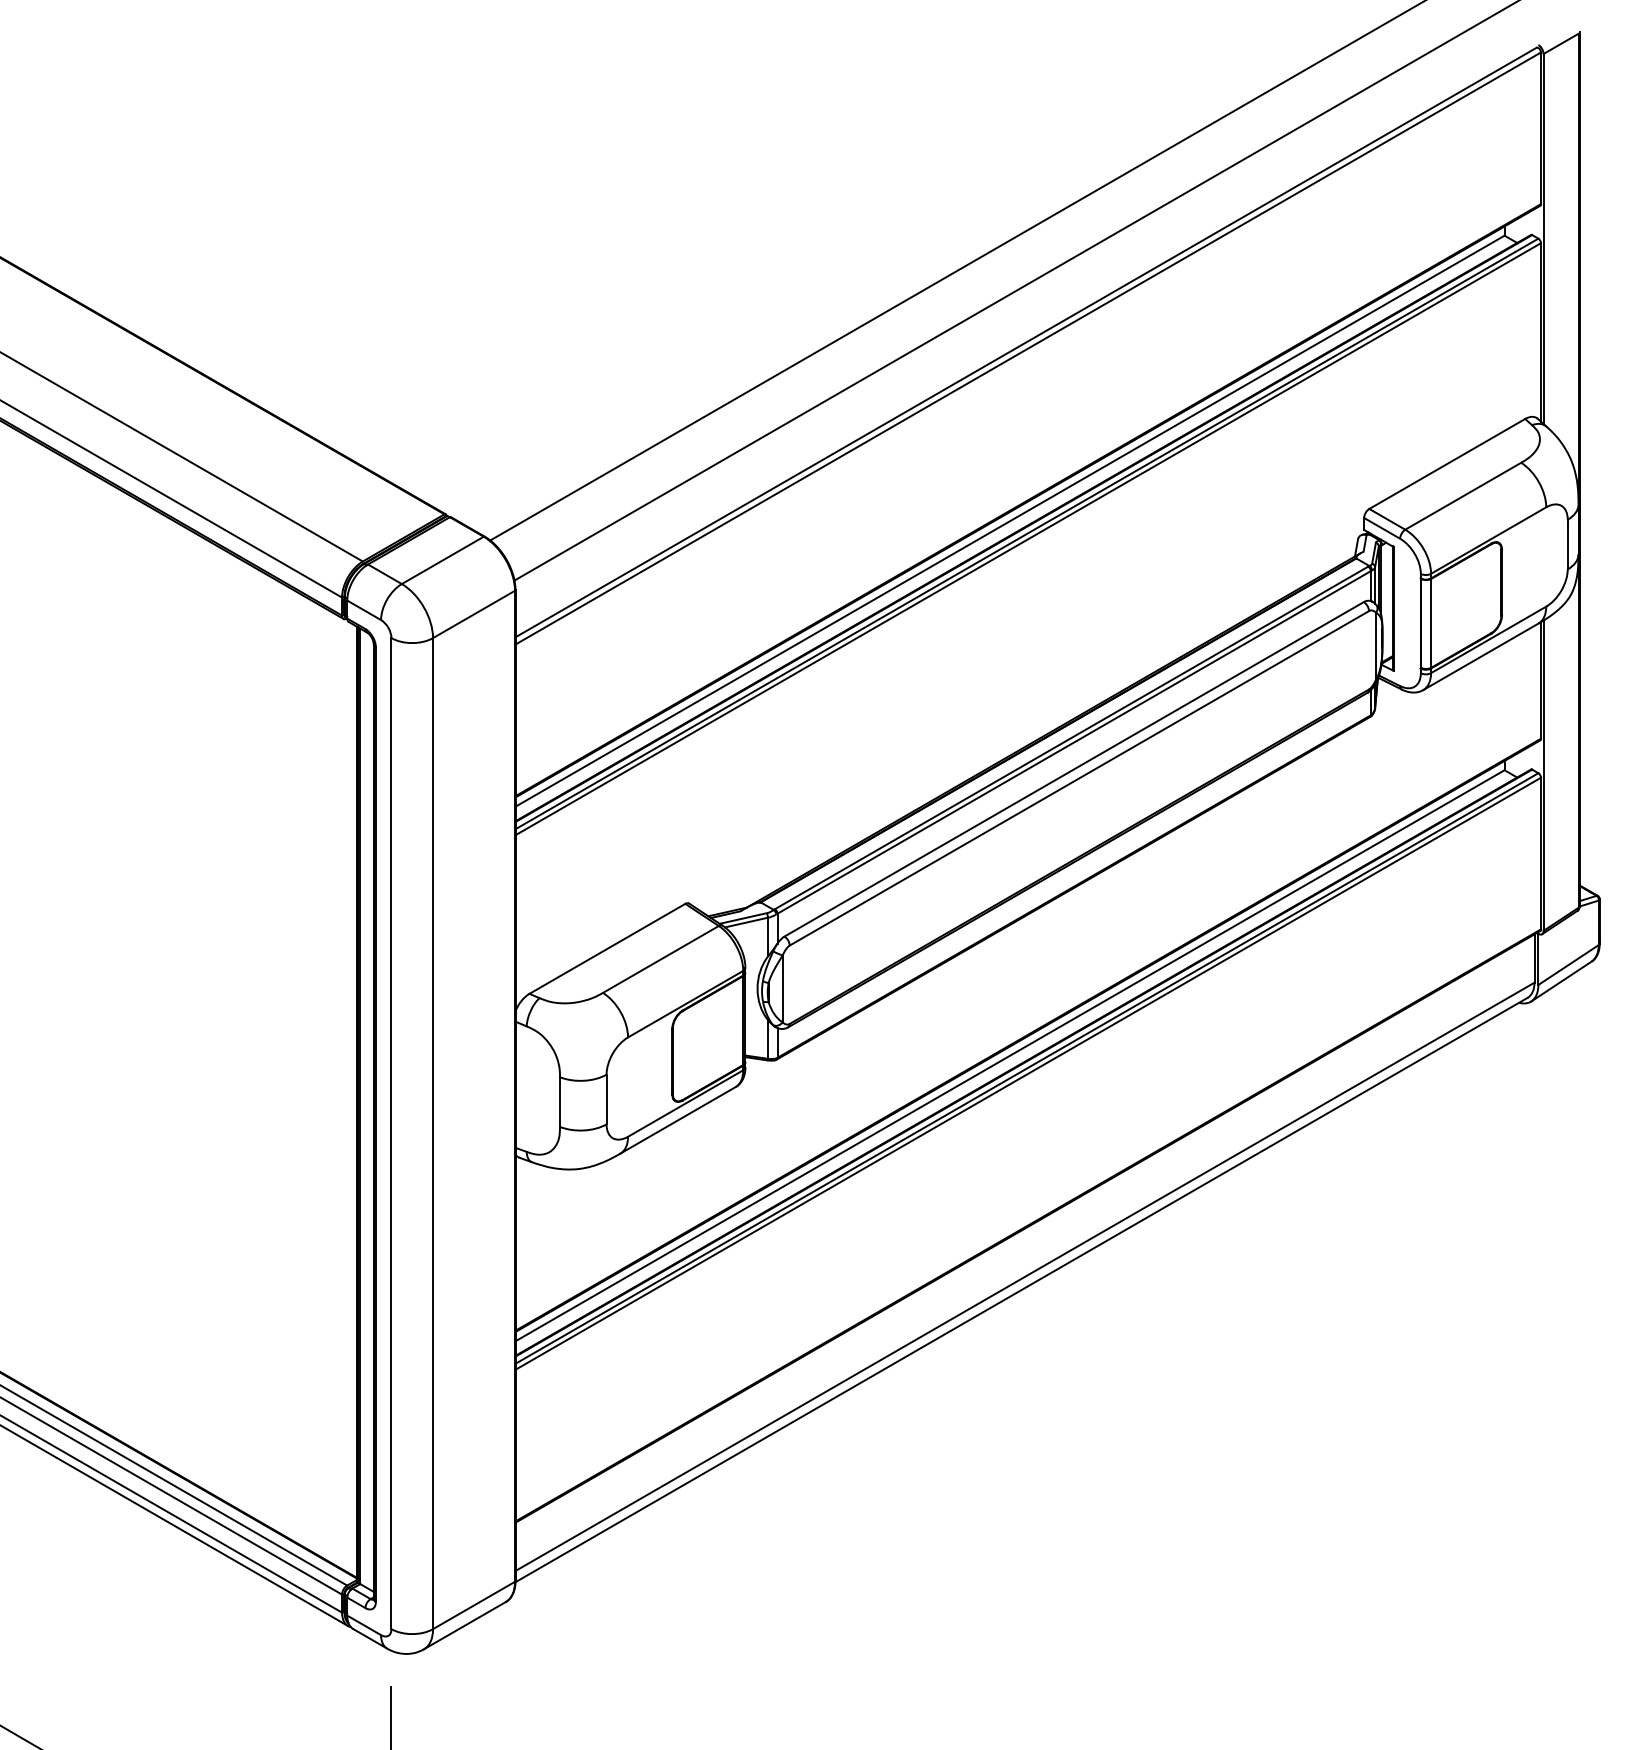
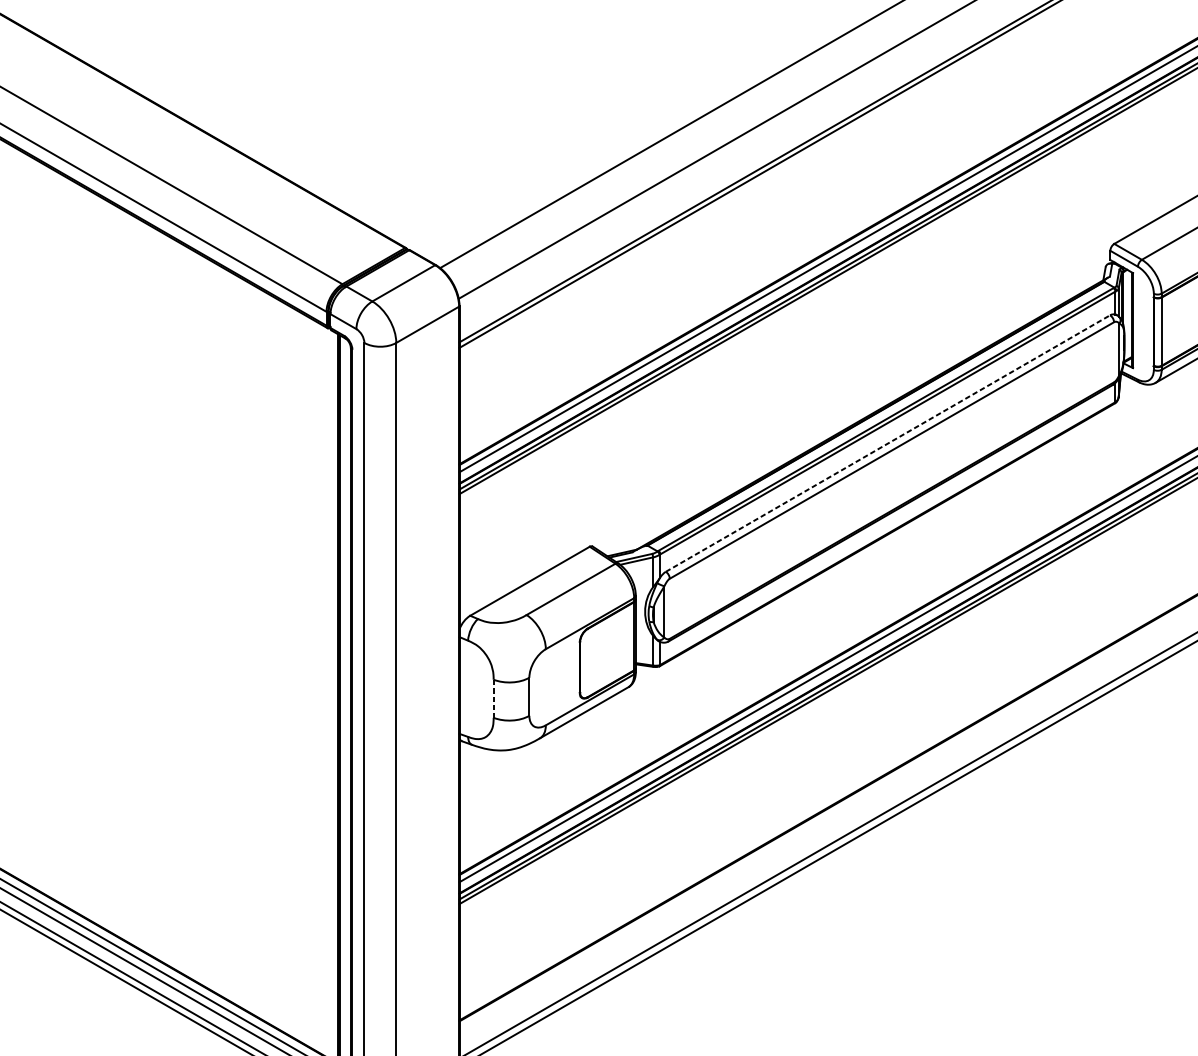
line: (1074, 769) -> (888, 443), solid -> dashed
line: (560, 1102) -> (494, 699), solid -> dashed

